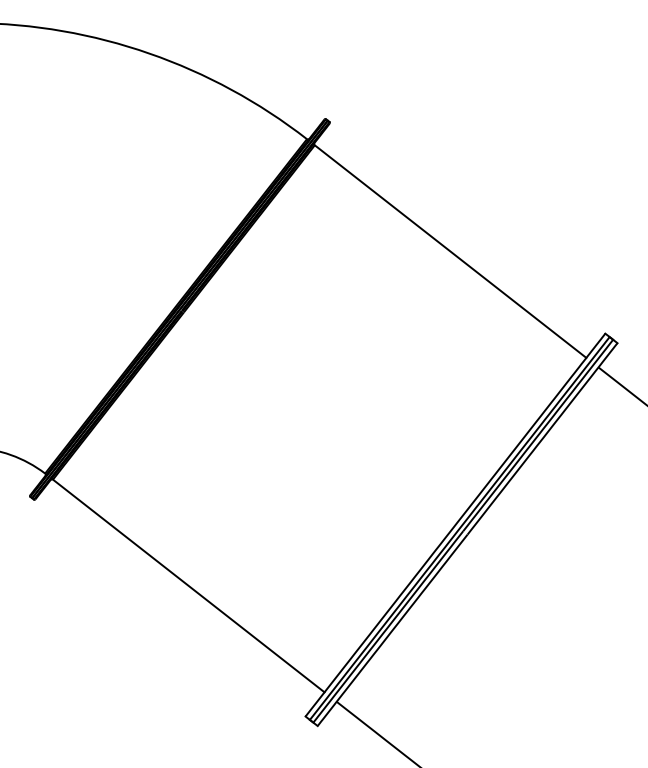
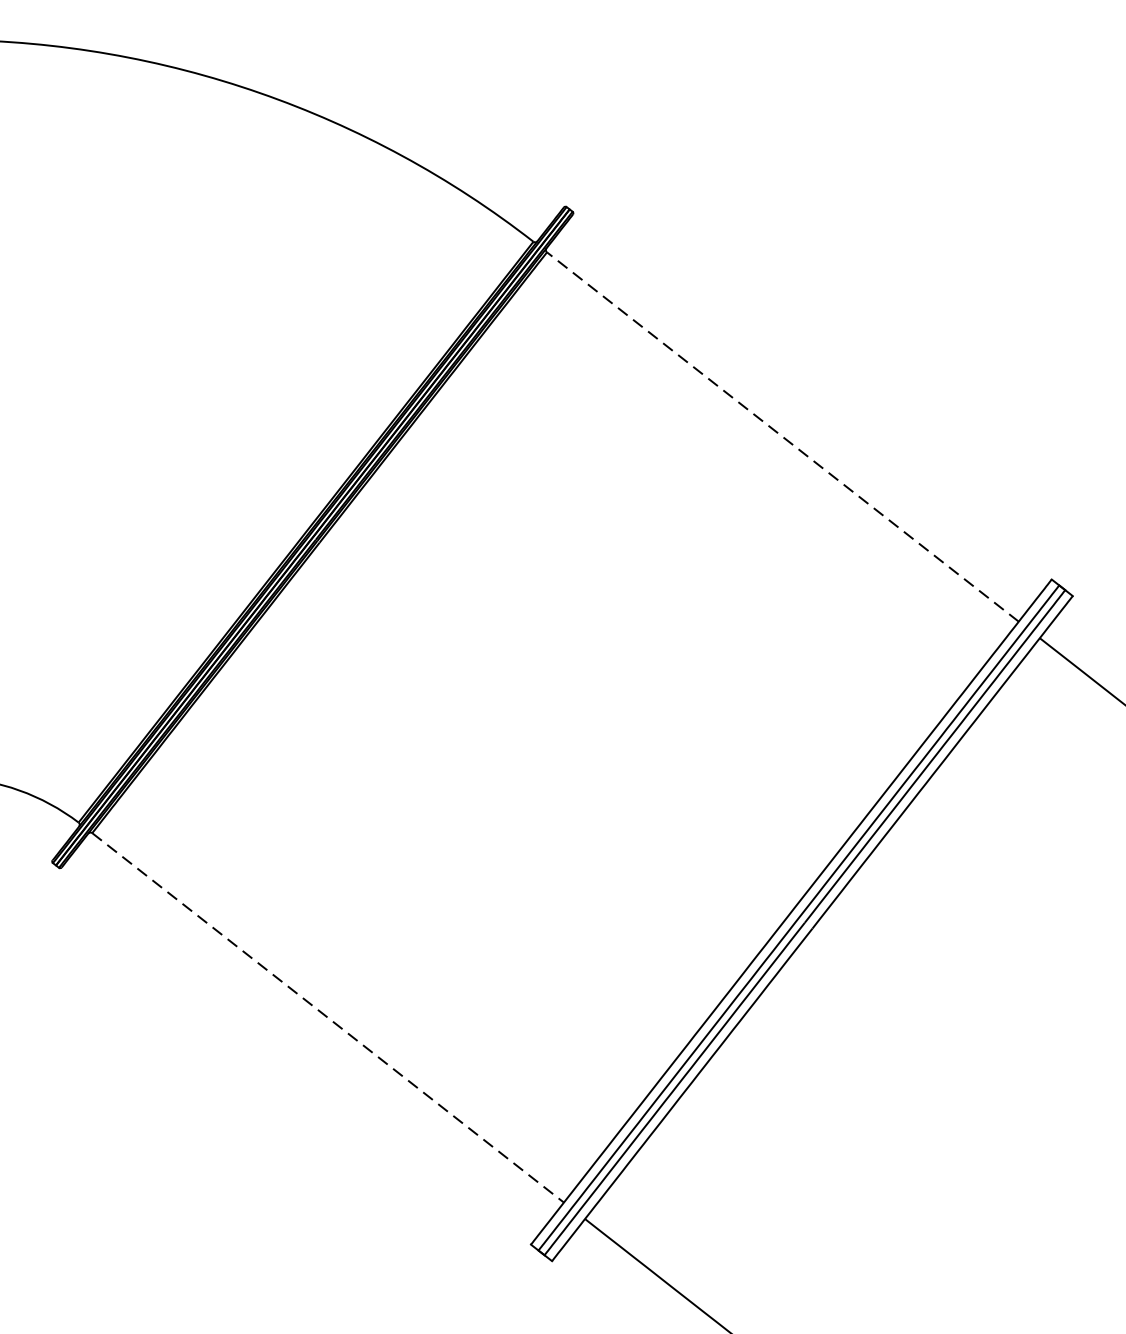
line: (450, 251) -> (782, 436), solid -> dashed
line: (189, 586) -> (329, 1018), solid -> dashed

